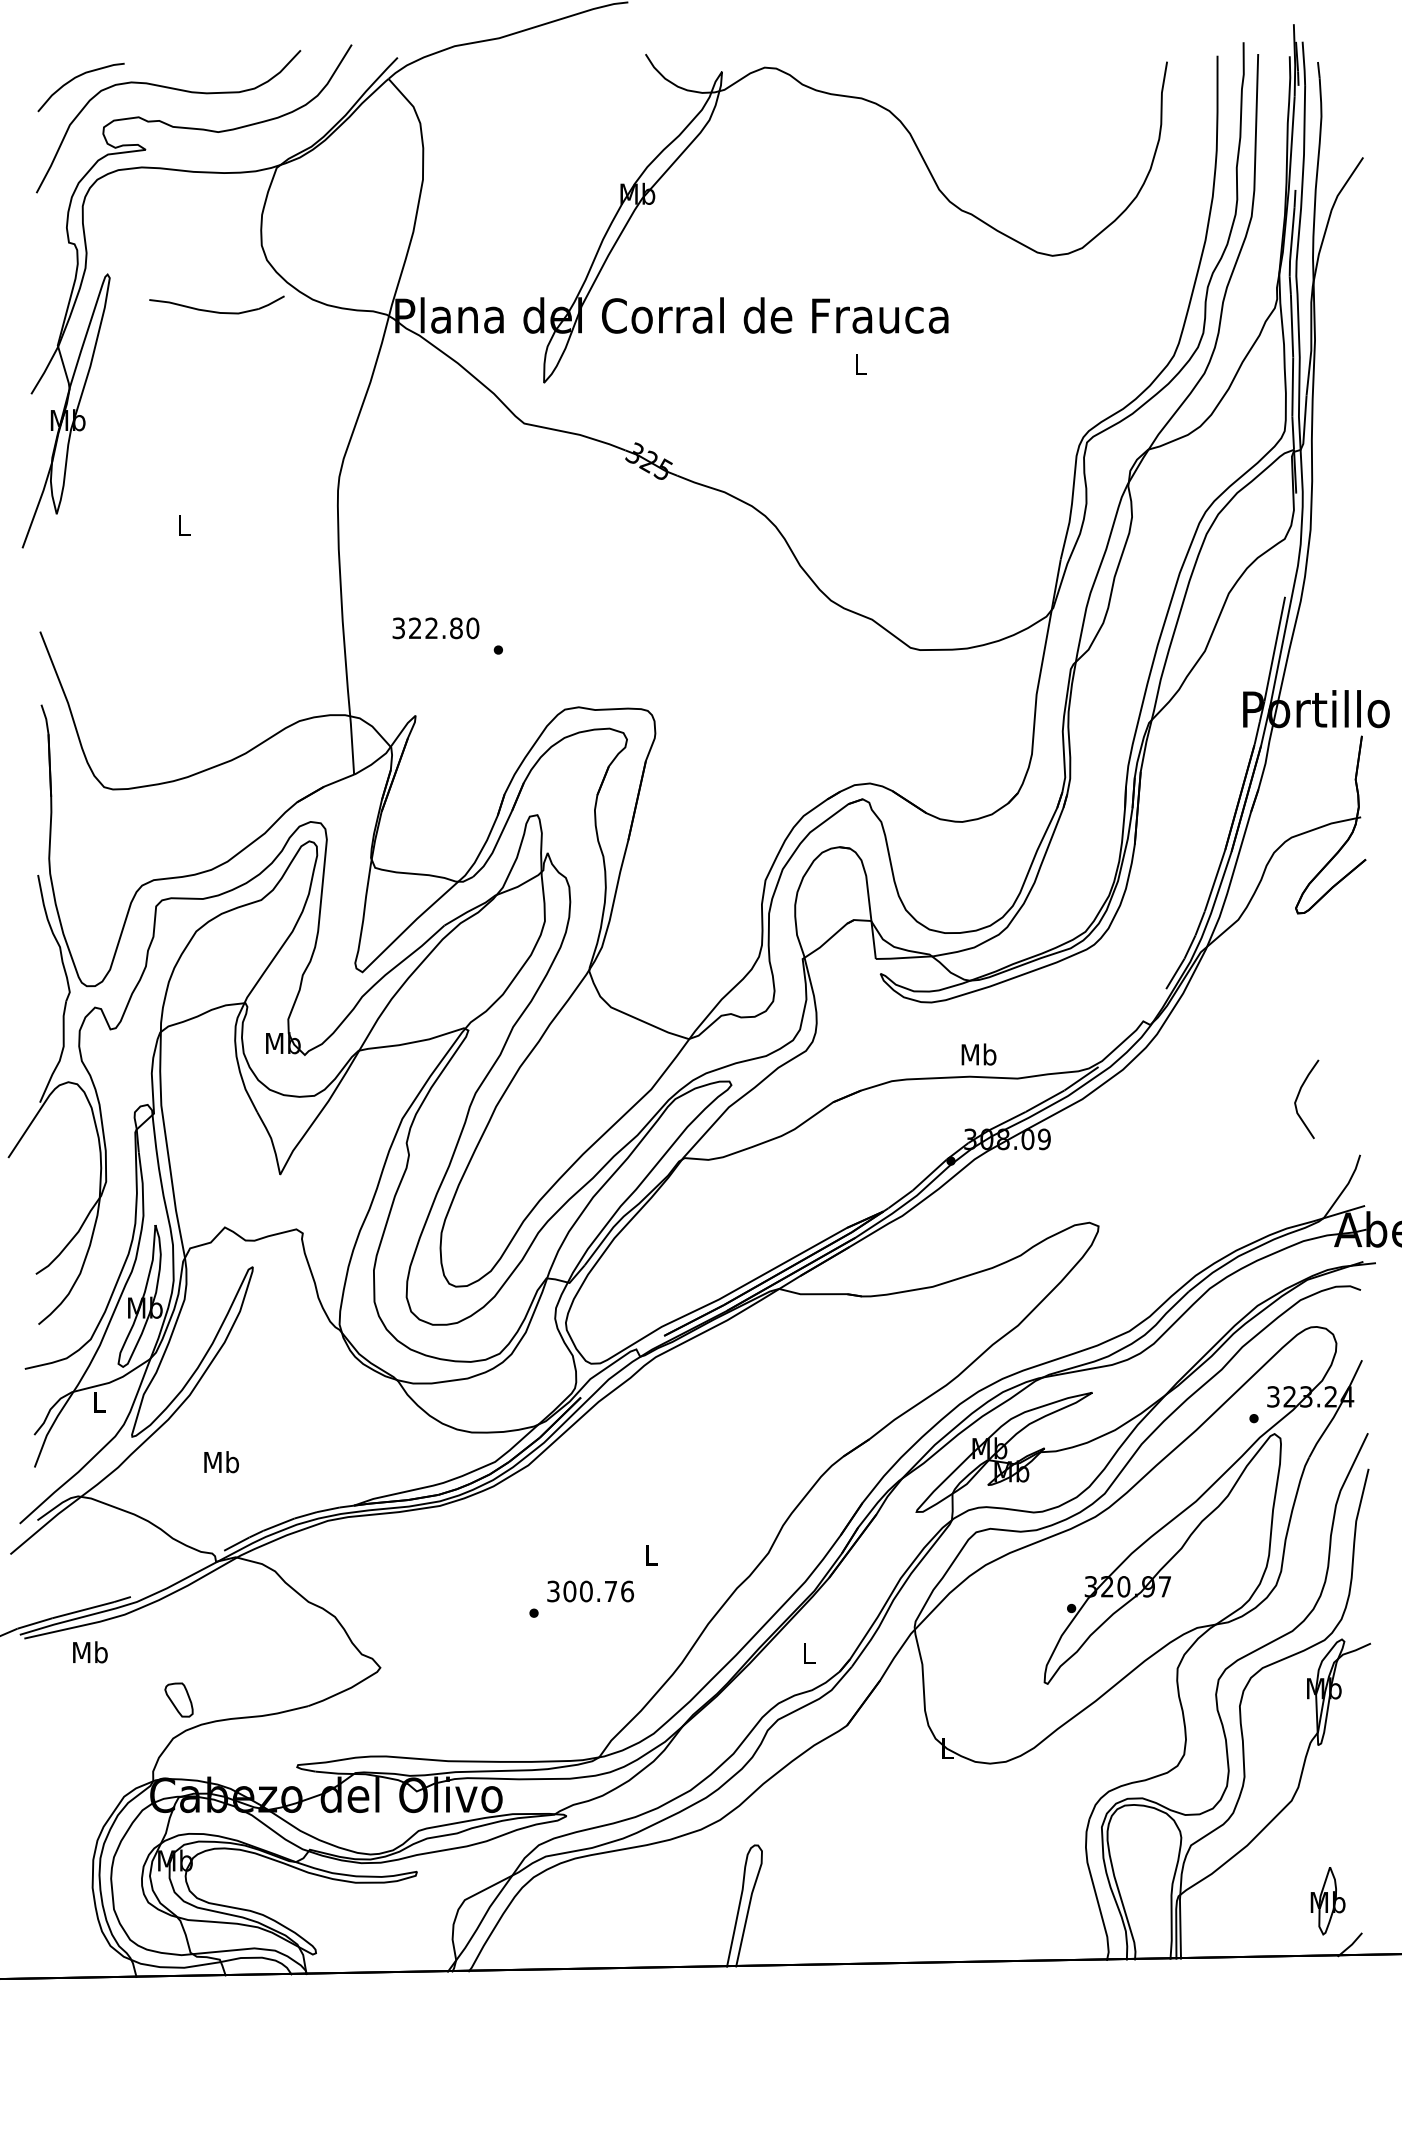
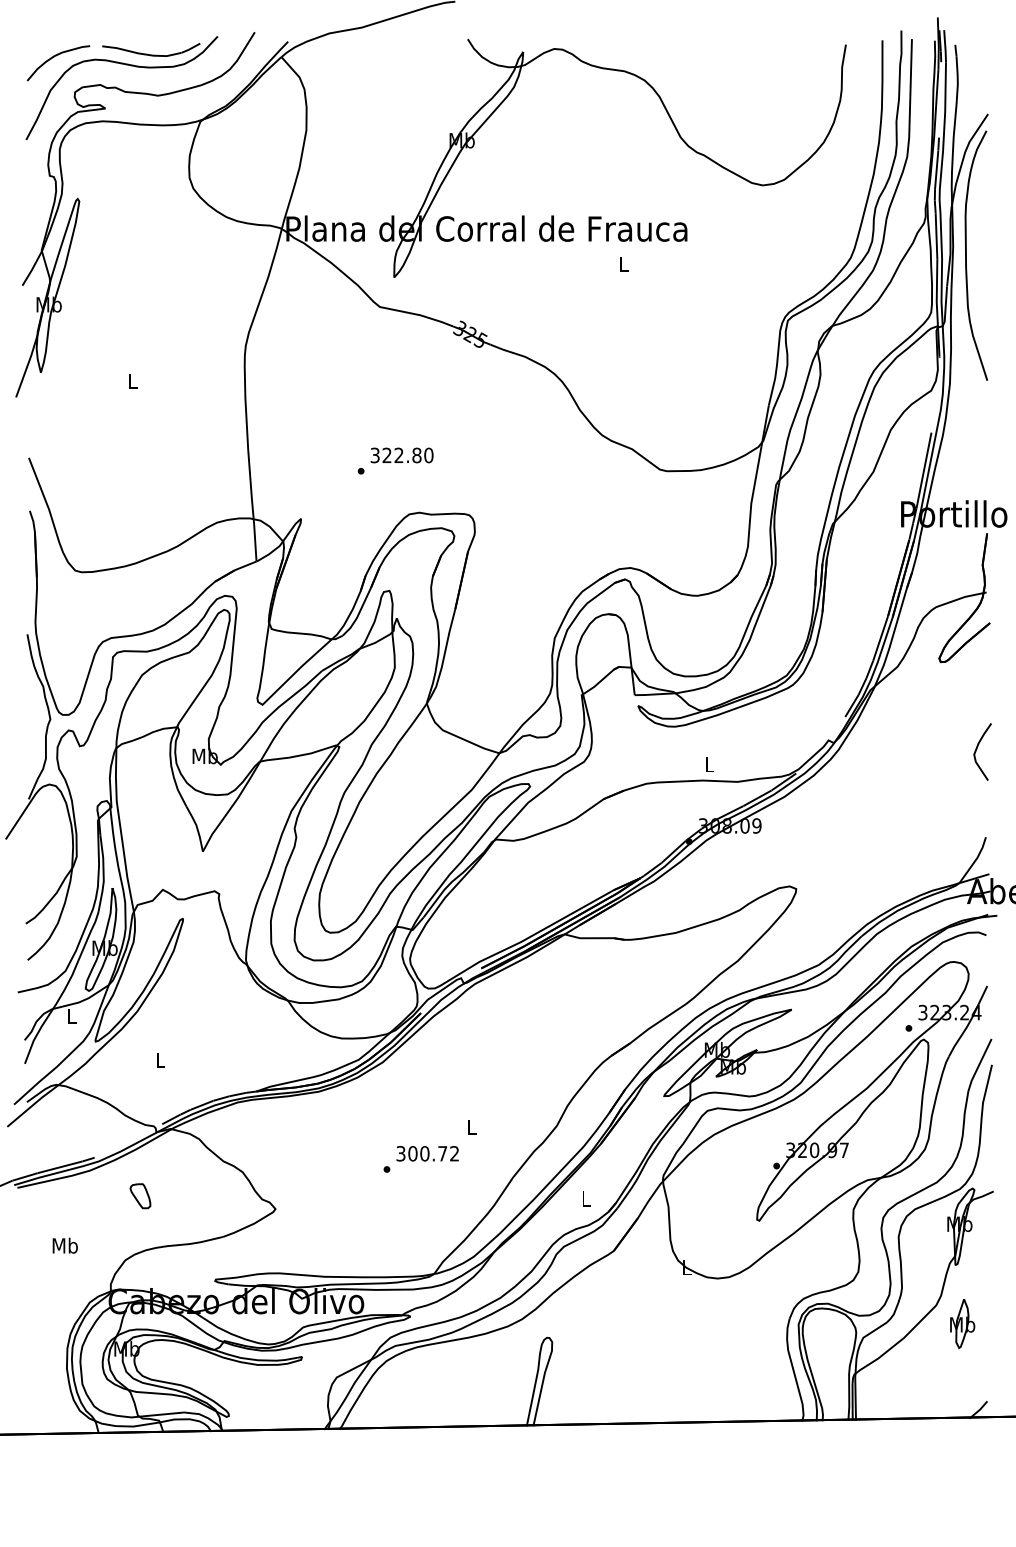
part: (216, 311) -> (150, 54), moved
curve: (1333, 352) -> (966, 255), added
text: (435, 628) -> (401, 455), moved
text: (978, 1054) -> (709, 764), Mb -> L
curve: (1298, 1097) -> (976, 750), moved
text: (221, 1462) -> (160, 1060), Mb -> L
text: (627, 1591) -> (454, 1153), 300.76 -> 300.72
text: (90, 1652) -> (65, 1245), moved
part: (178, 1699) -> (140, 1195), moved
part: (1327, 1901) -> (962, 1324), moved

